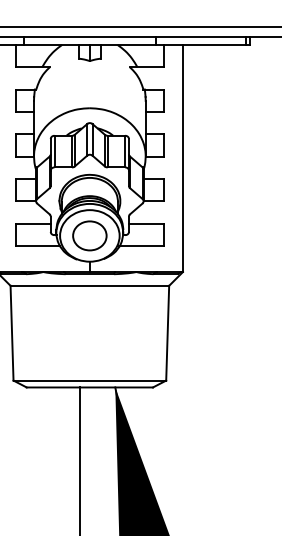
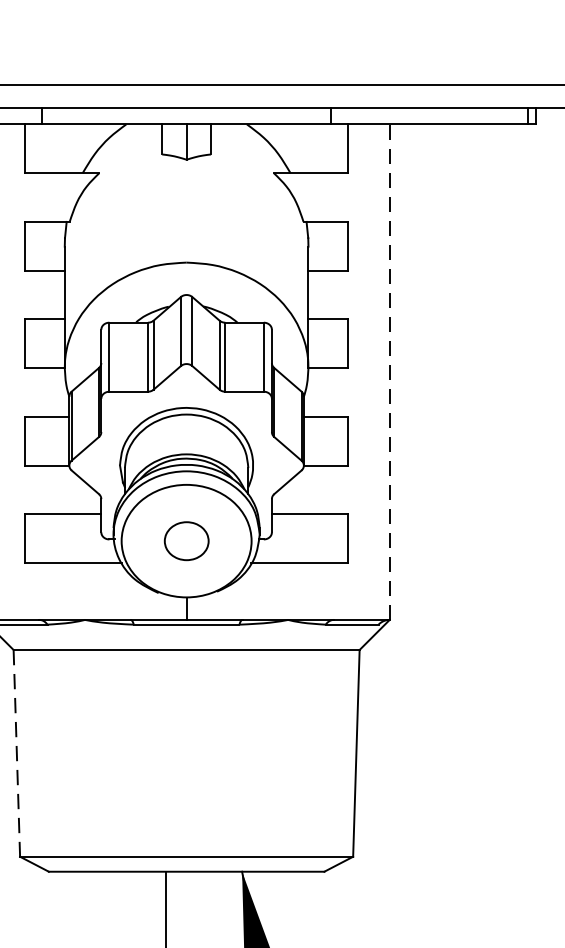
line: (182, 158) -> (388, 372), solid -> dashed
part: (89, 235) -> (185, 540), size x0.6
line: (12, 333) -> (17, 753), solid -> dashed

